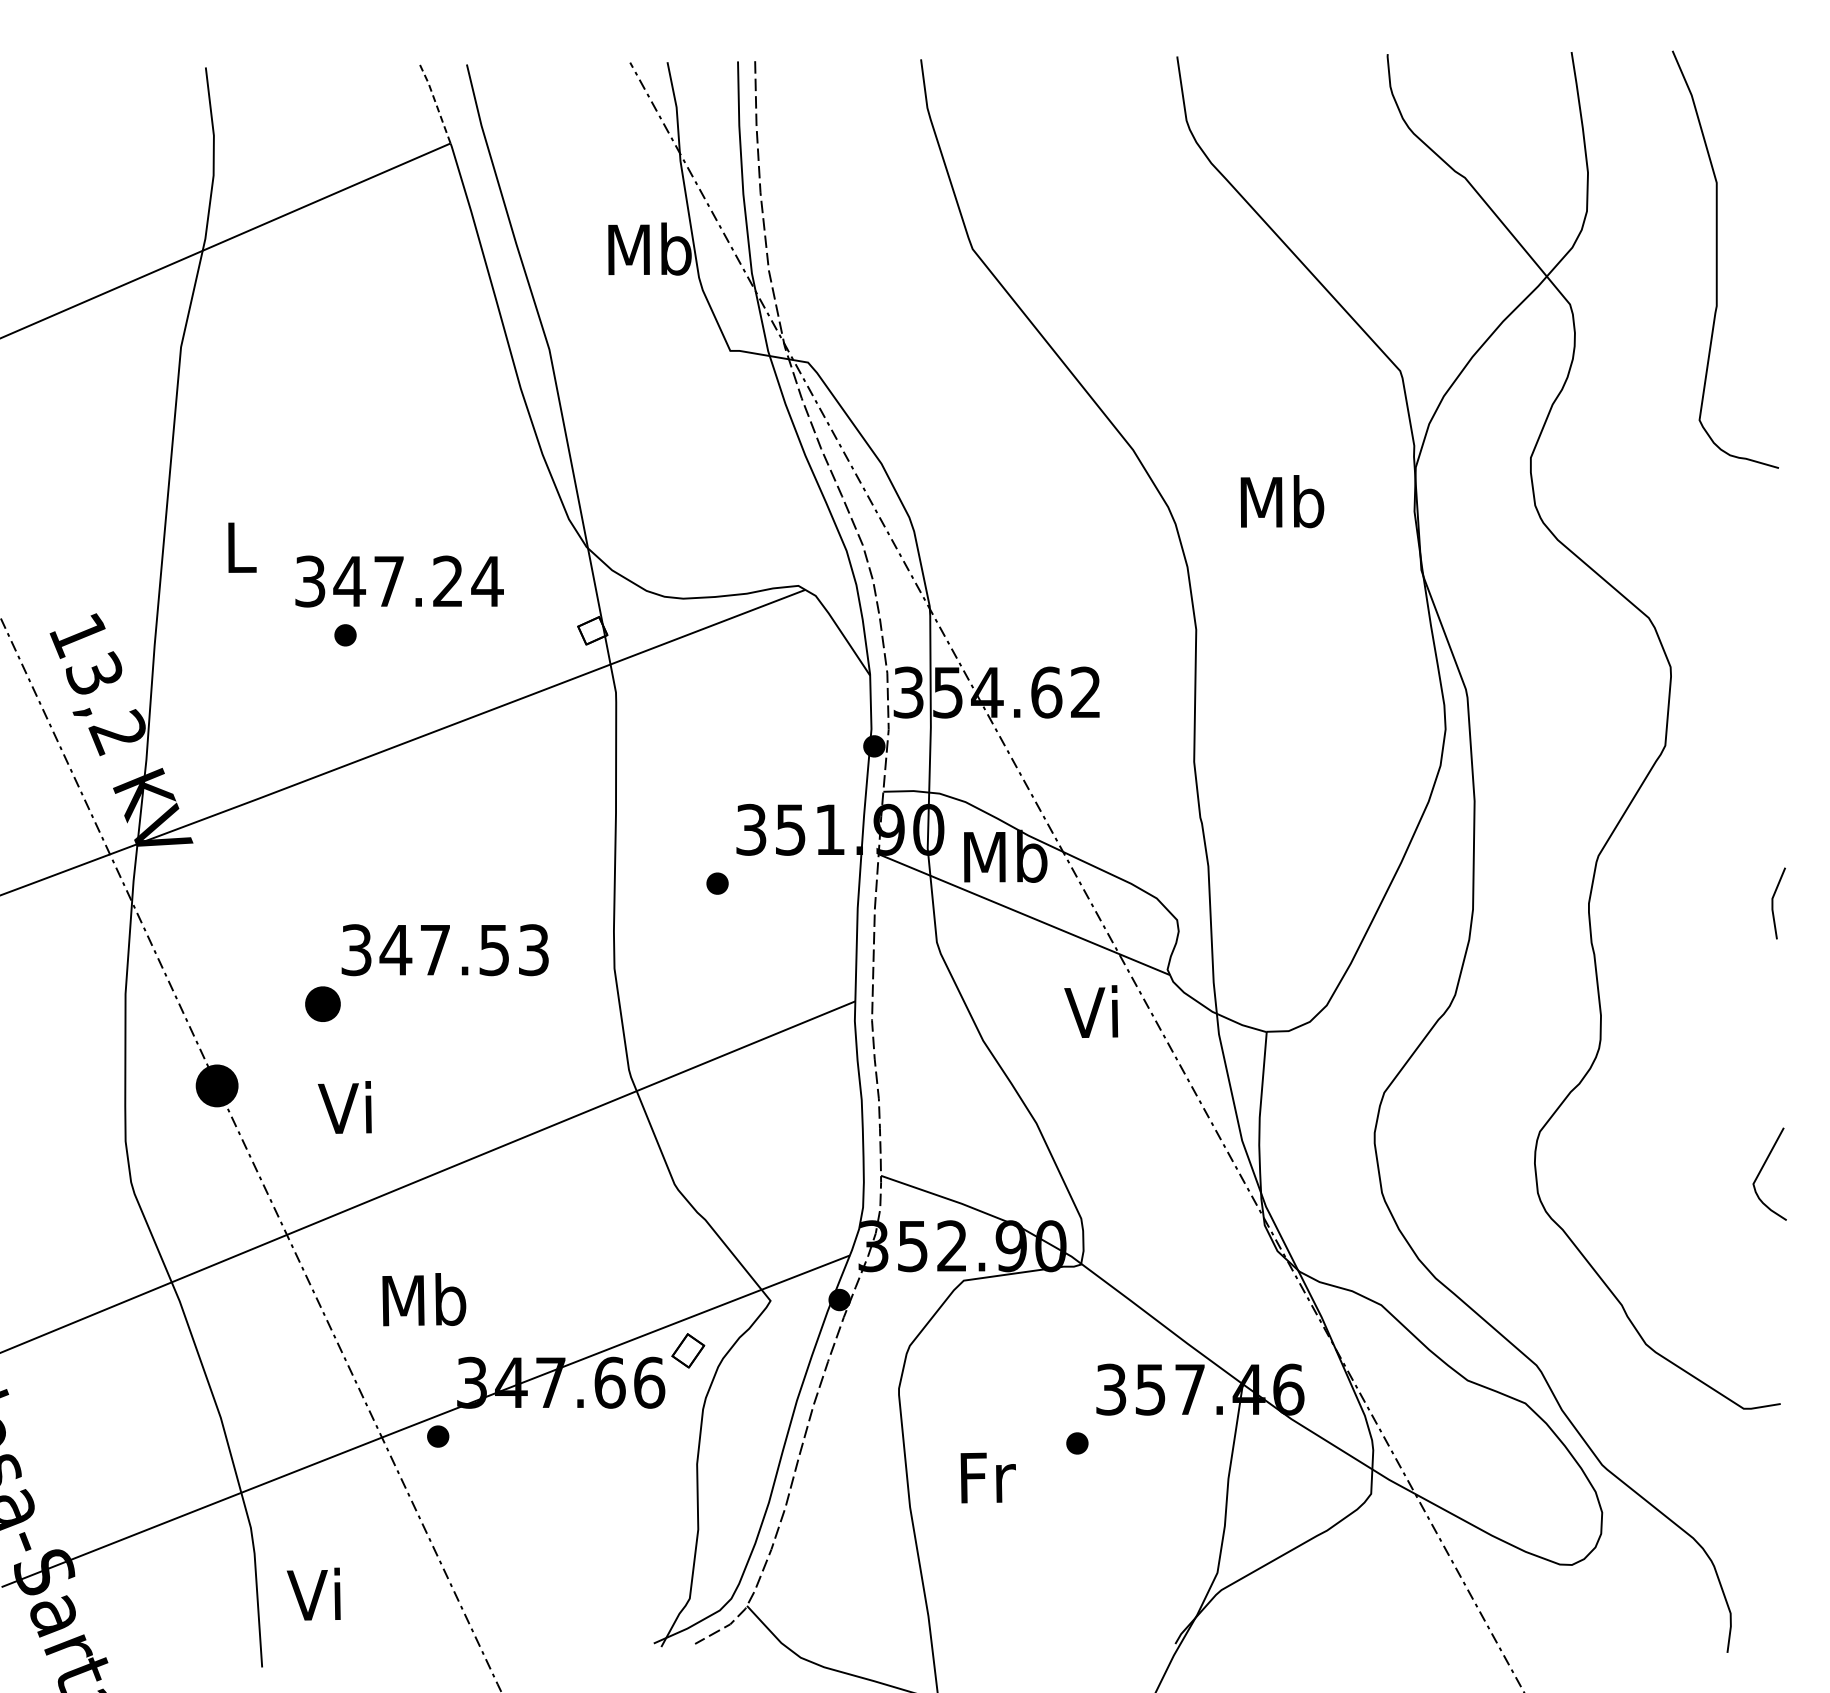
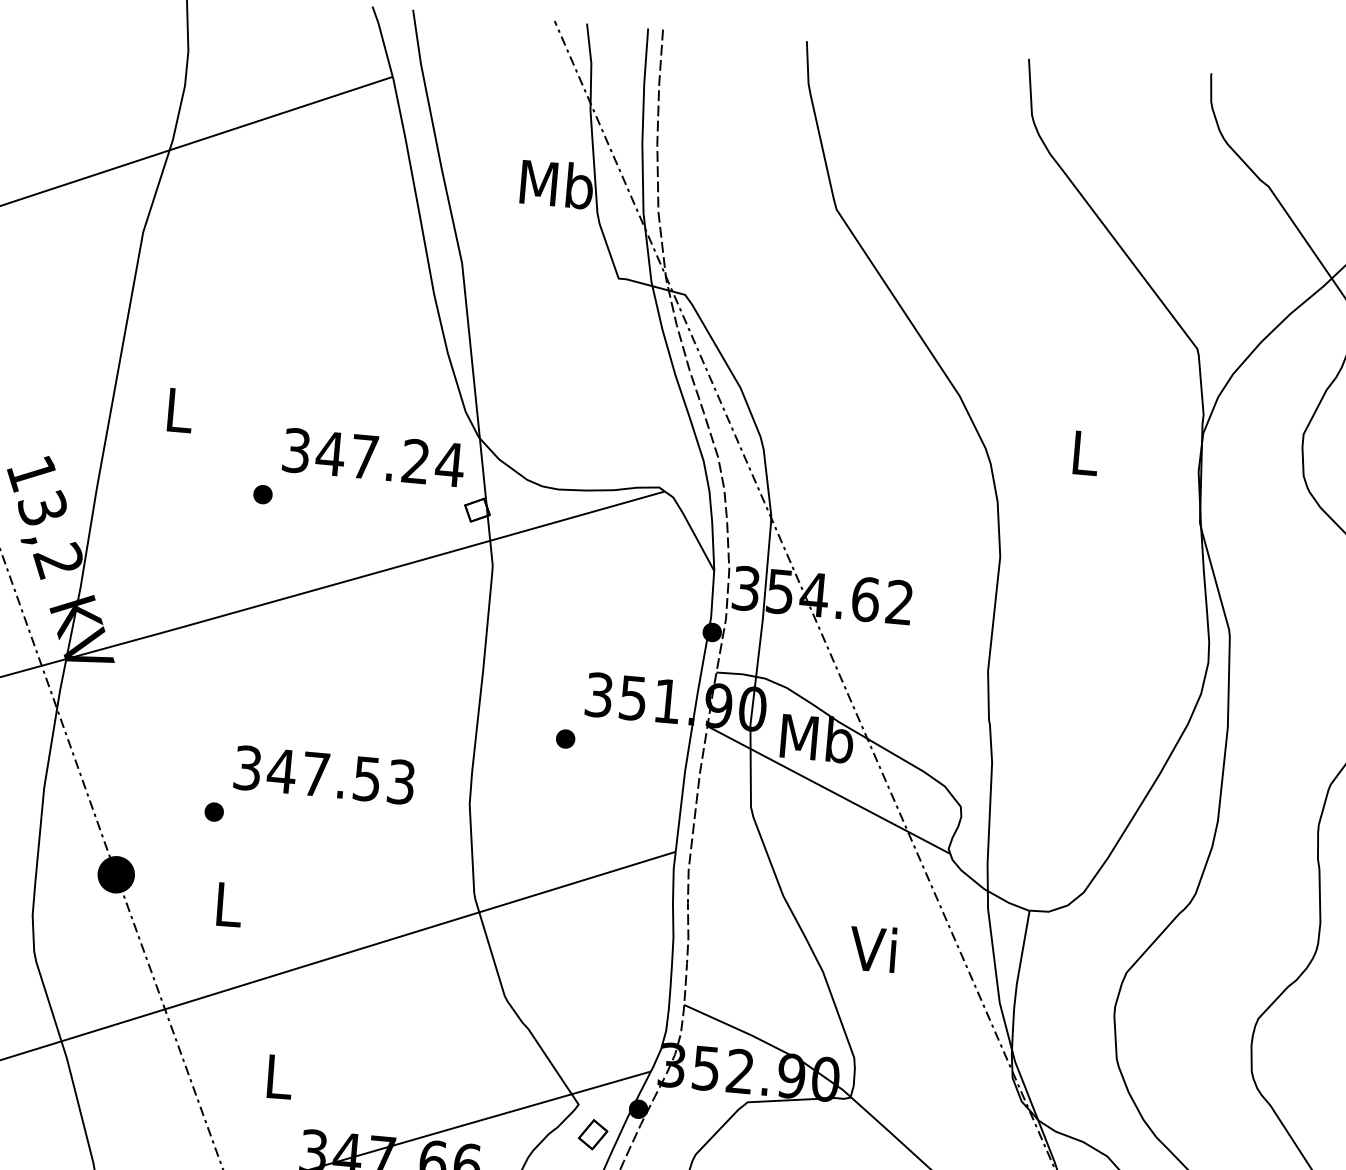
line: (436, 103) -> (383, 41), dashed -> solid
text: (1282, 501) -> (1085, 452), Mb -> L
text: (399, 581) -> (373, 457), moved
part: (322, 1003) -> (214, 811), size x0.62
text: (1091, 1011) -> (873, 948), moved
text: (344, 1107) -> (224, 903), Vi -> L
text: (424, 1299) -> (279, 1076), Mb -> L
part: (688, 1350) -> (593, 1134), moved

